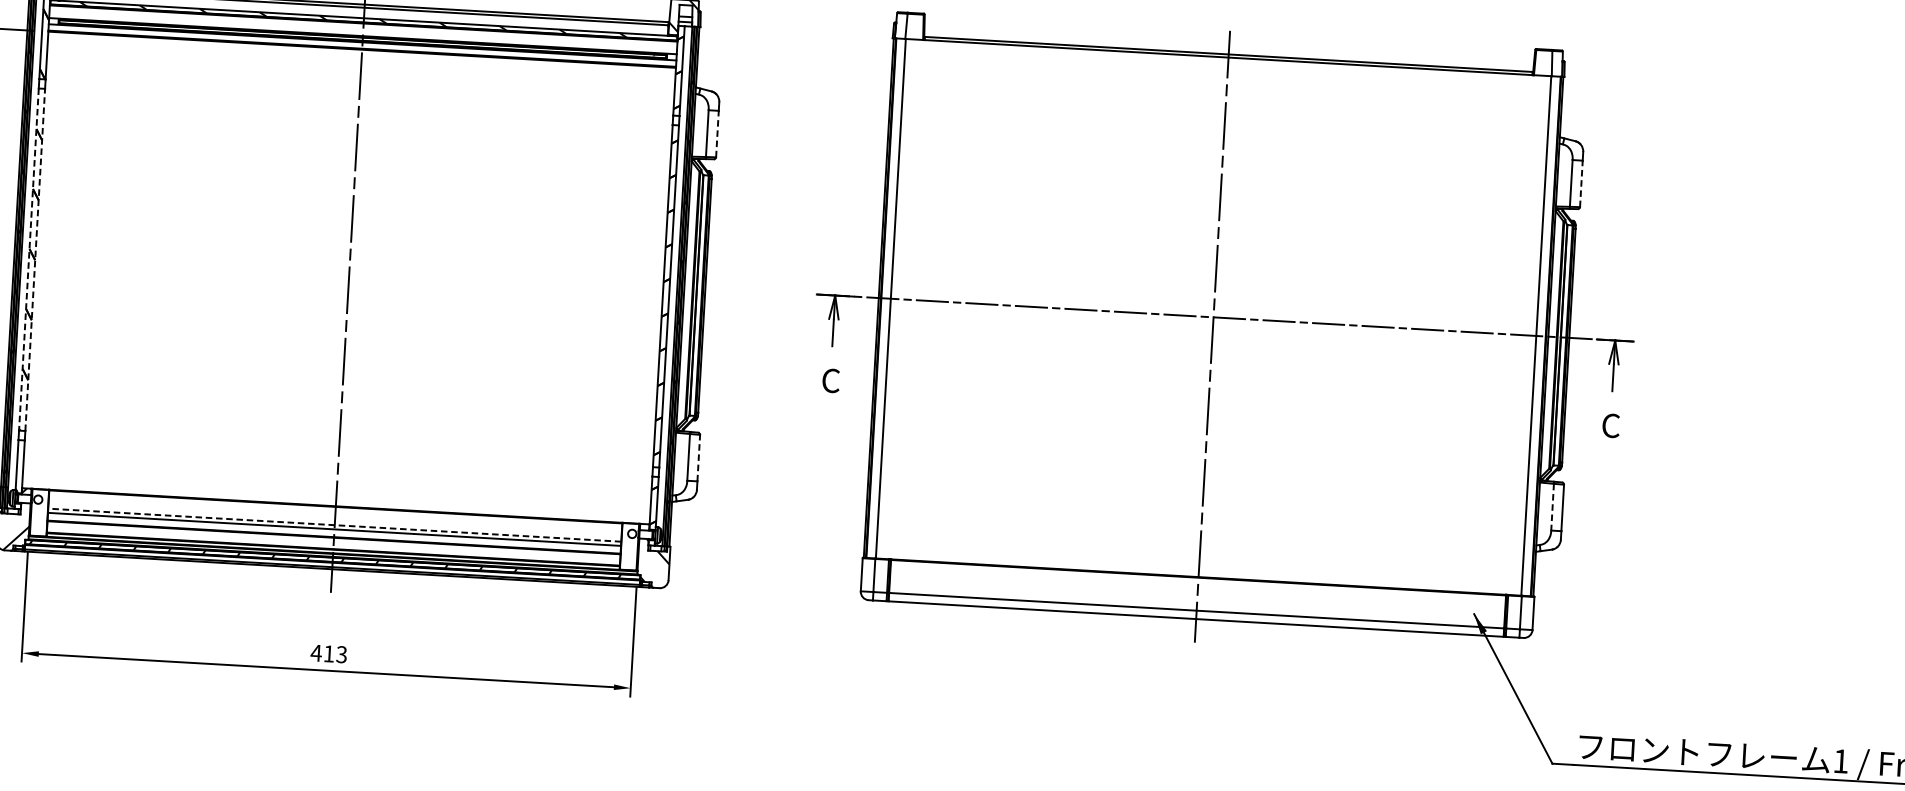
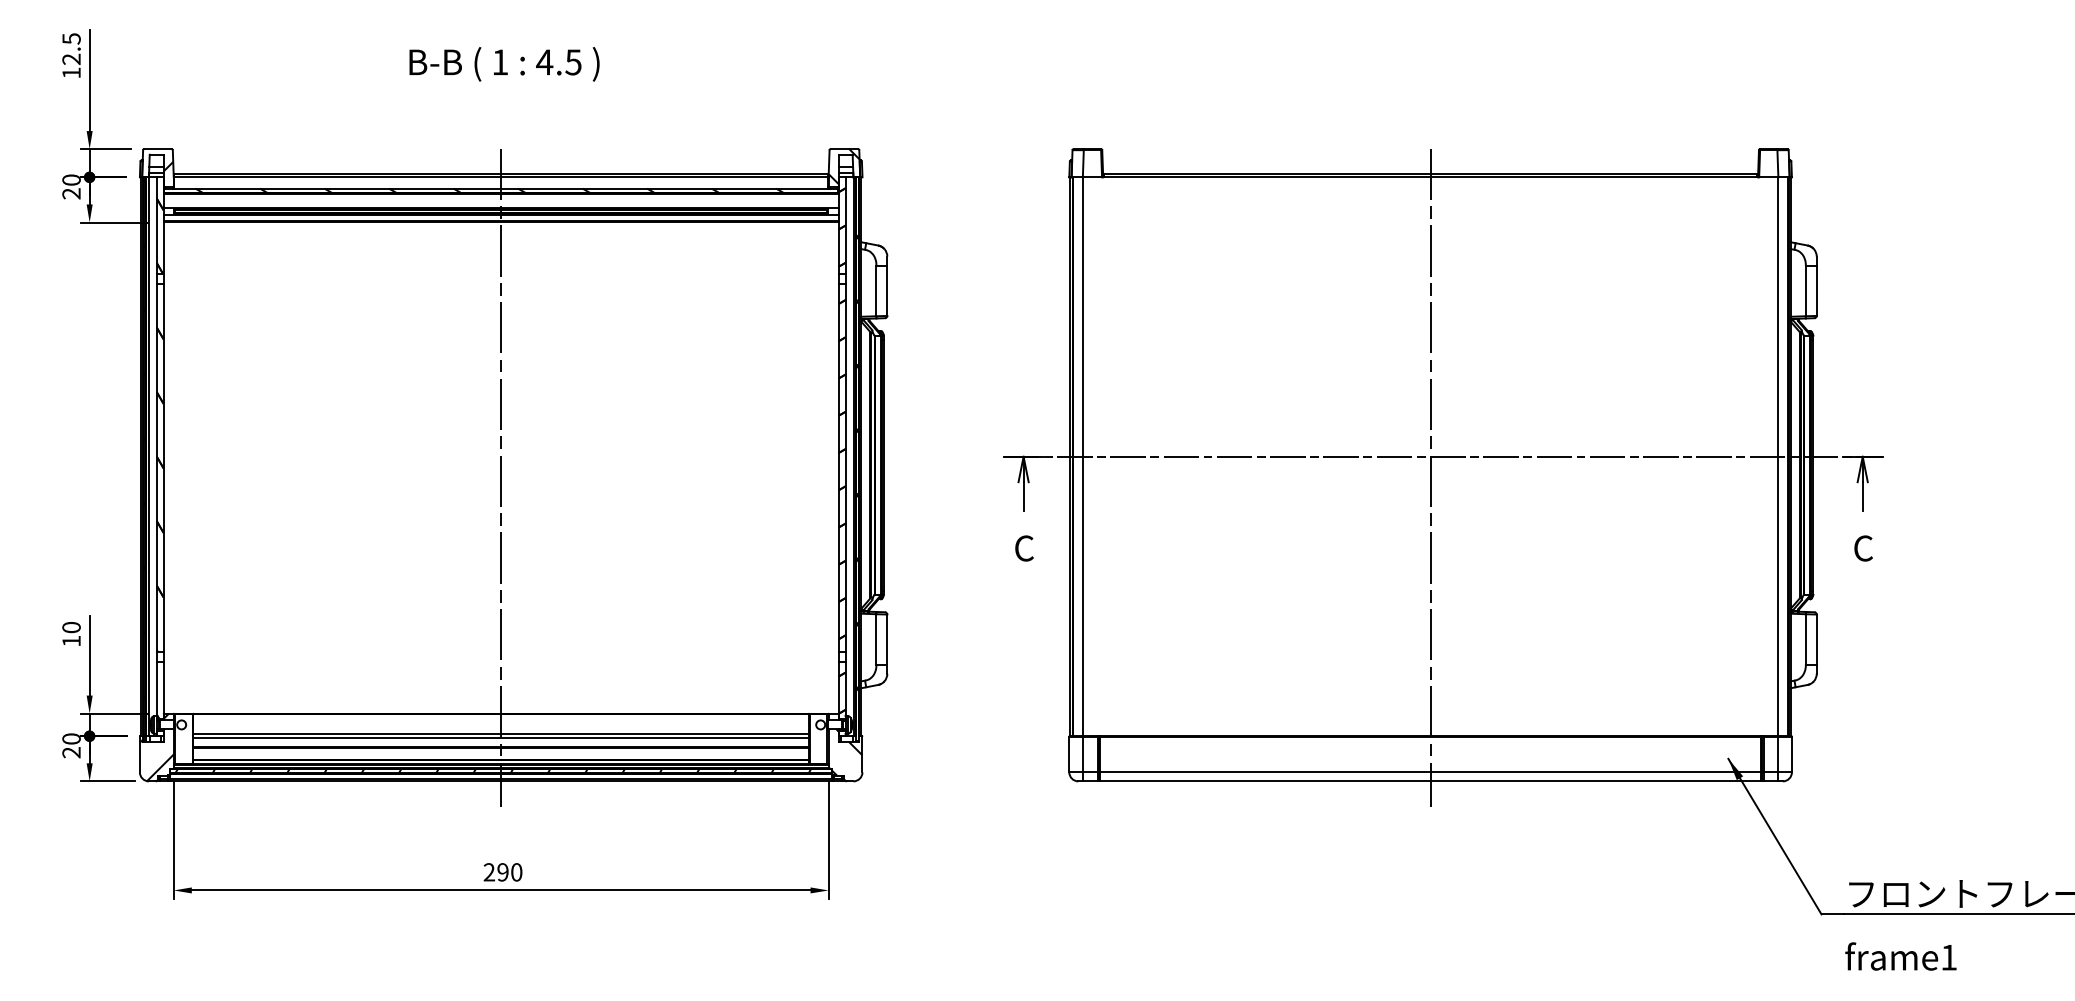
line: (717, 133) -> (887, 290), dashed -> solid
line: (1581, 183) -> (1816, 290), dashed -> solid
line: (28, 259) -> (156, 468), dashed -> solid
line: (35, 259) -> (163, 467), dashed -> solid
line: (698, 458) -> (887, 639), dashed -> solid
line: (1552, 507) -> (1805, 639), dashed -> solid
line: (334, 524) -> (500, 733), dashed -> solid
text: (328, 654) -> (502, 872), 413 -> 290

